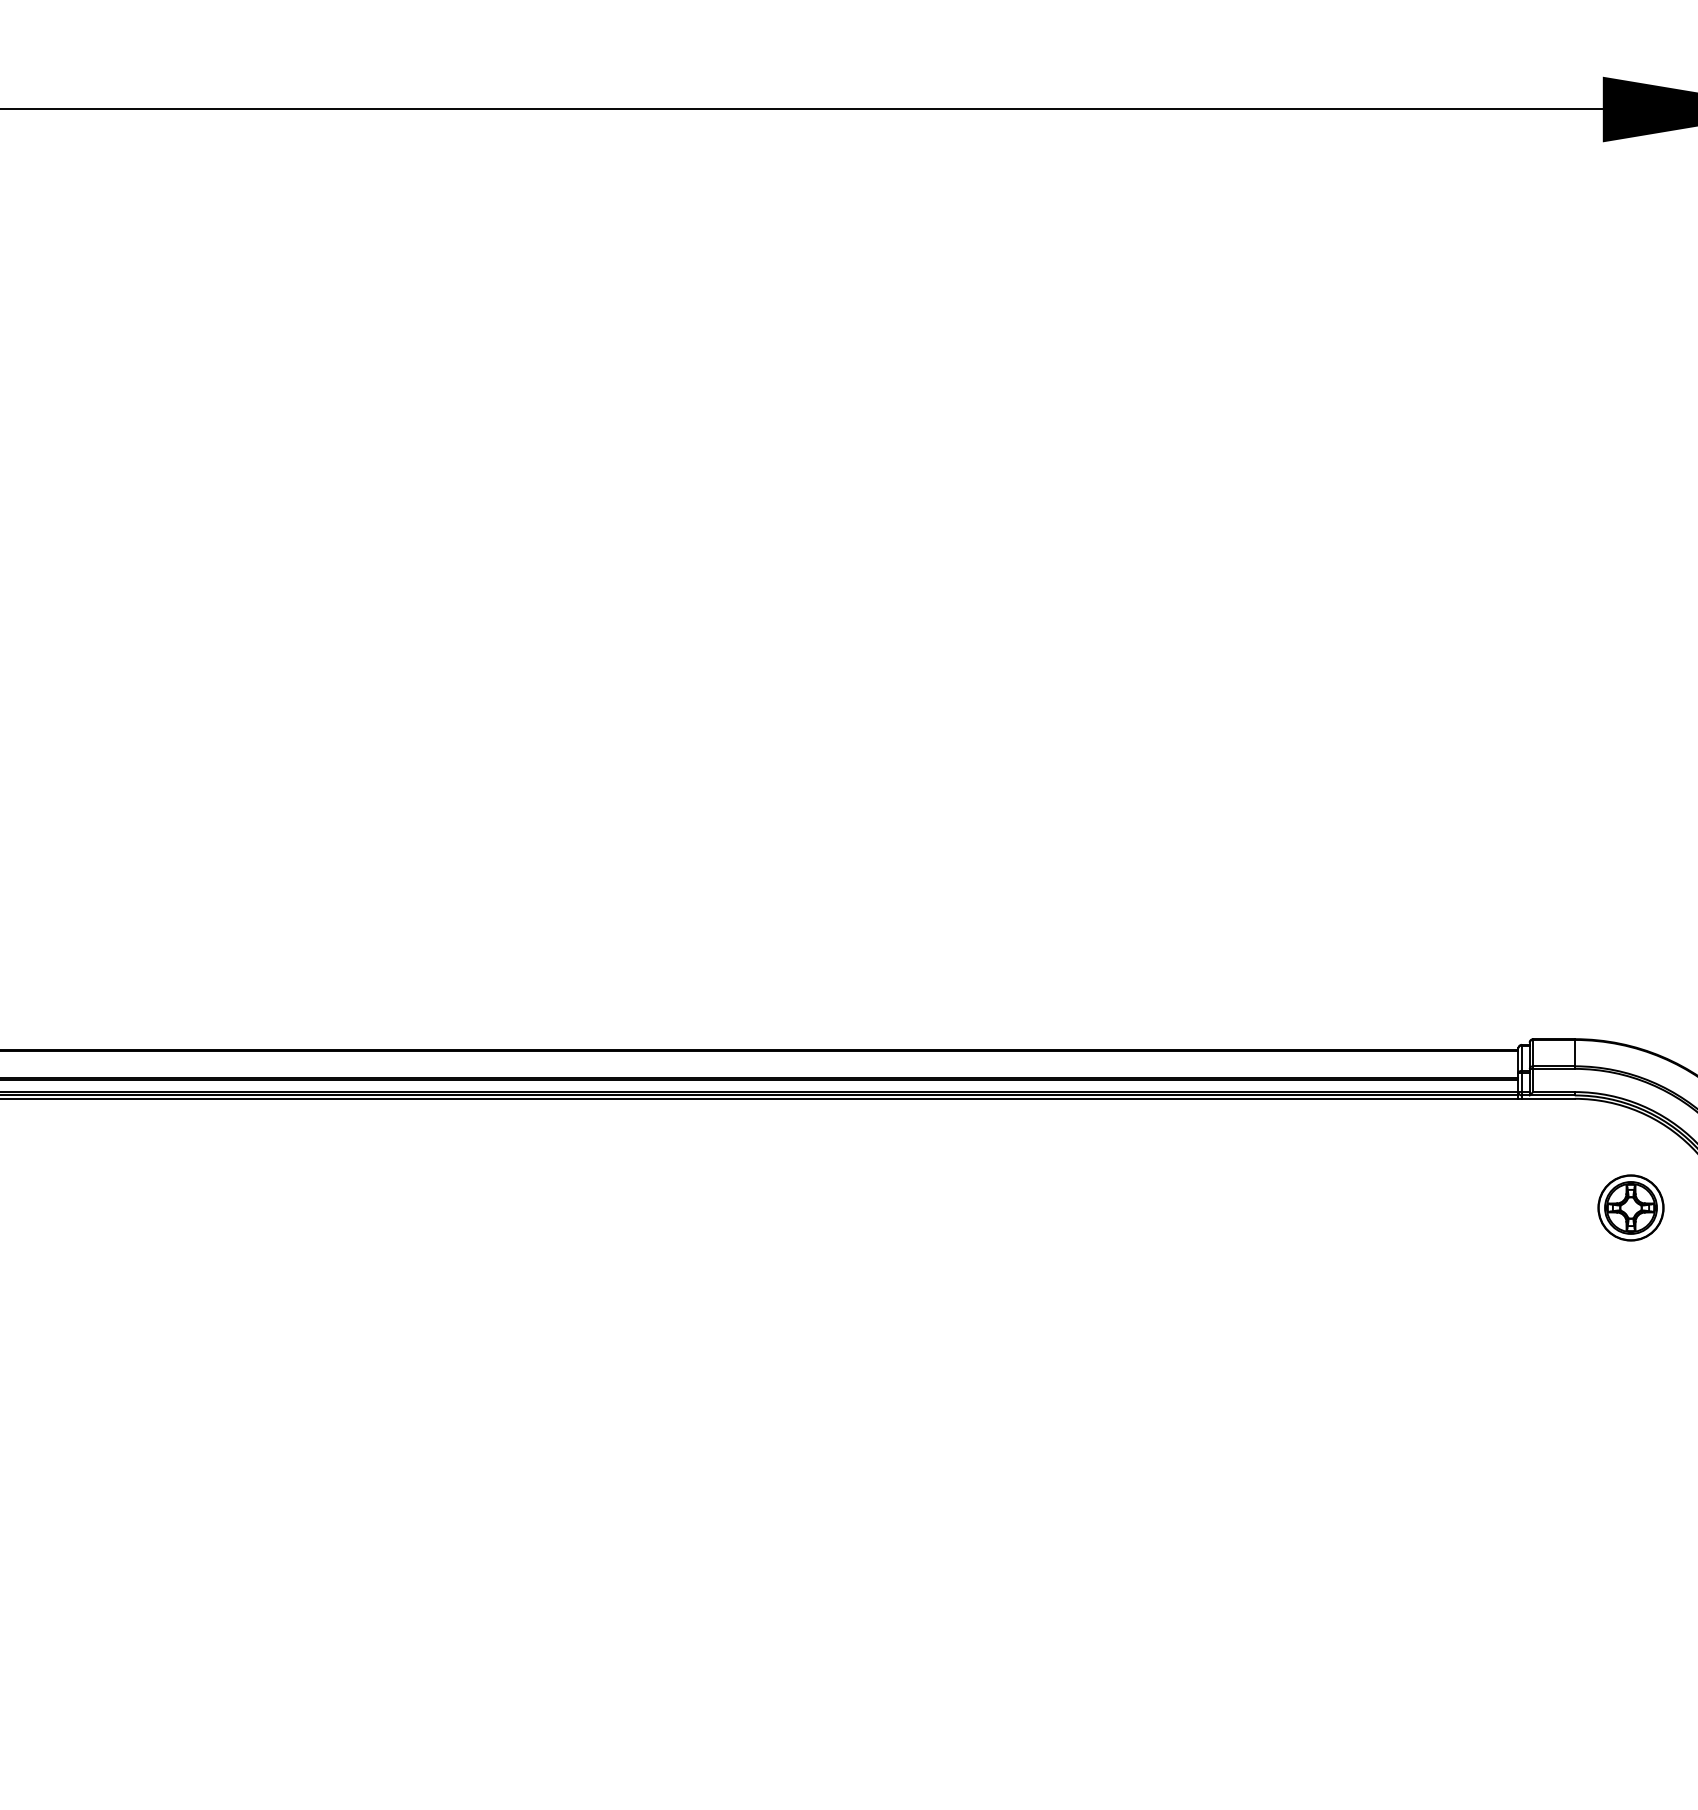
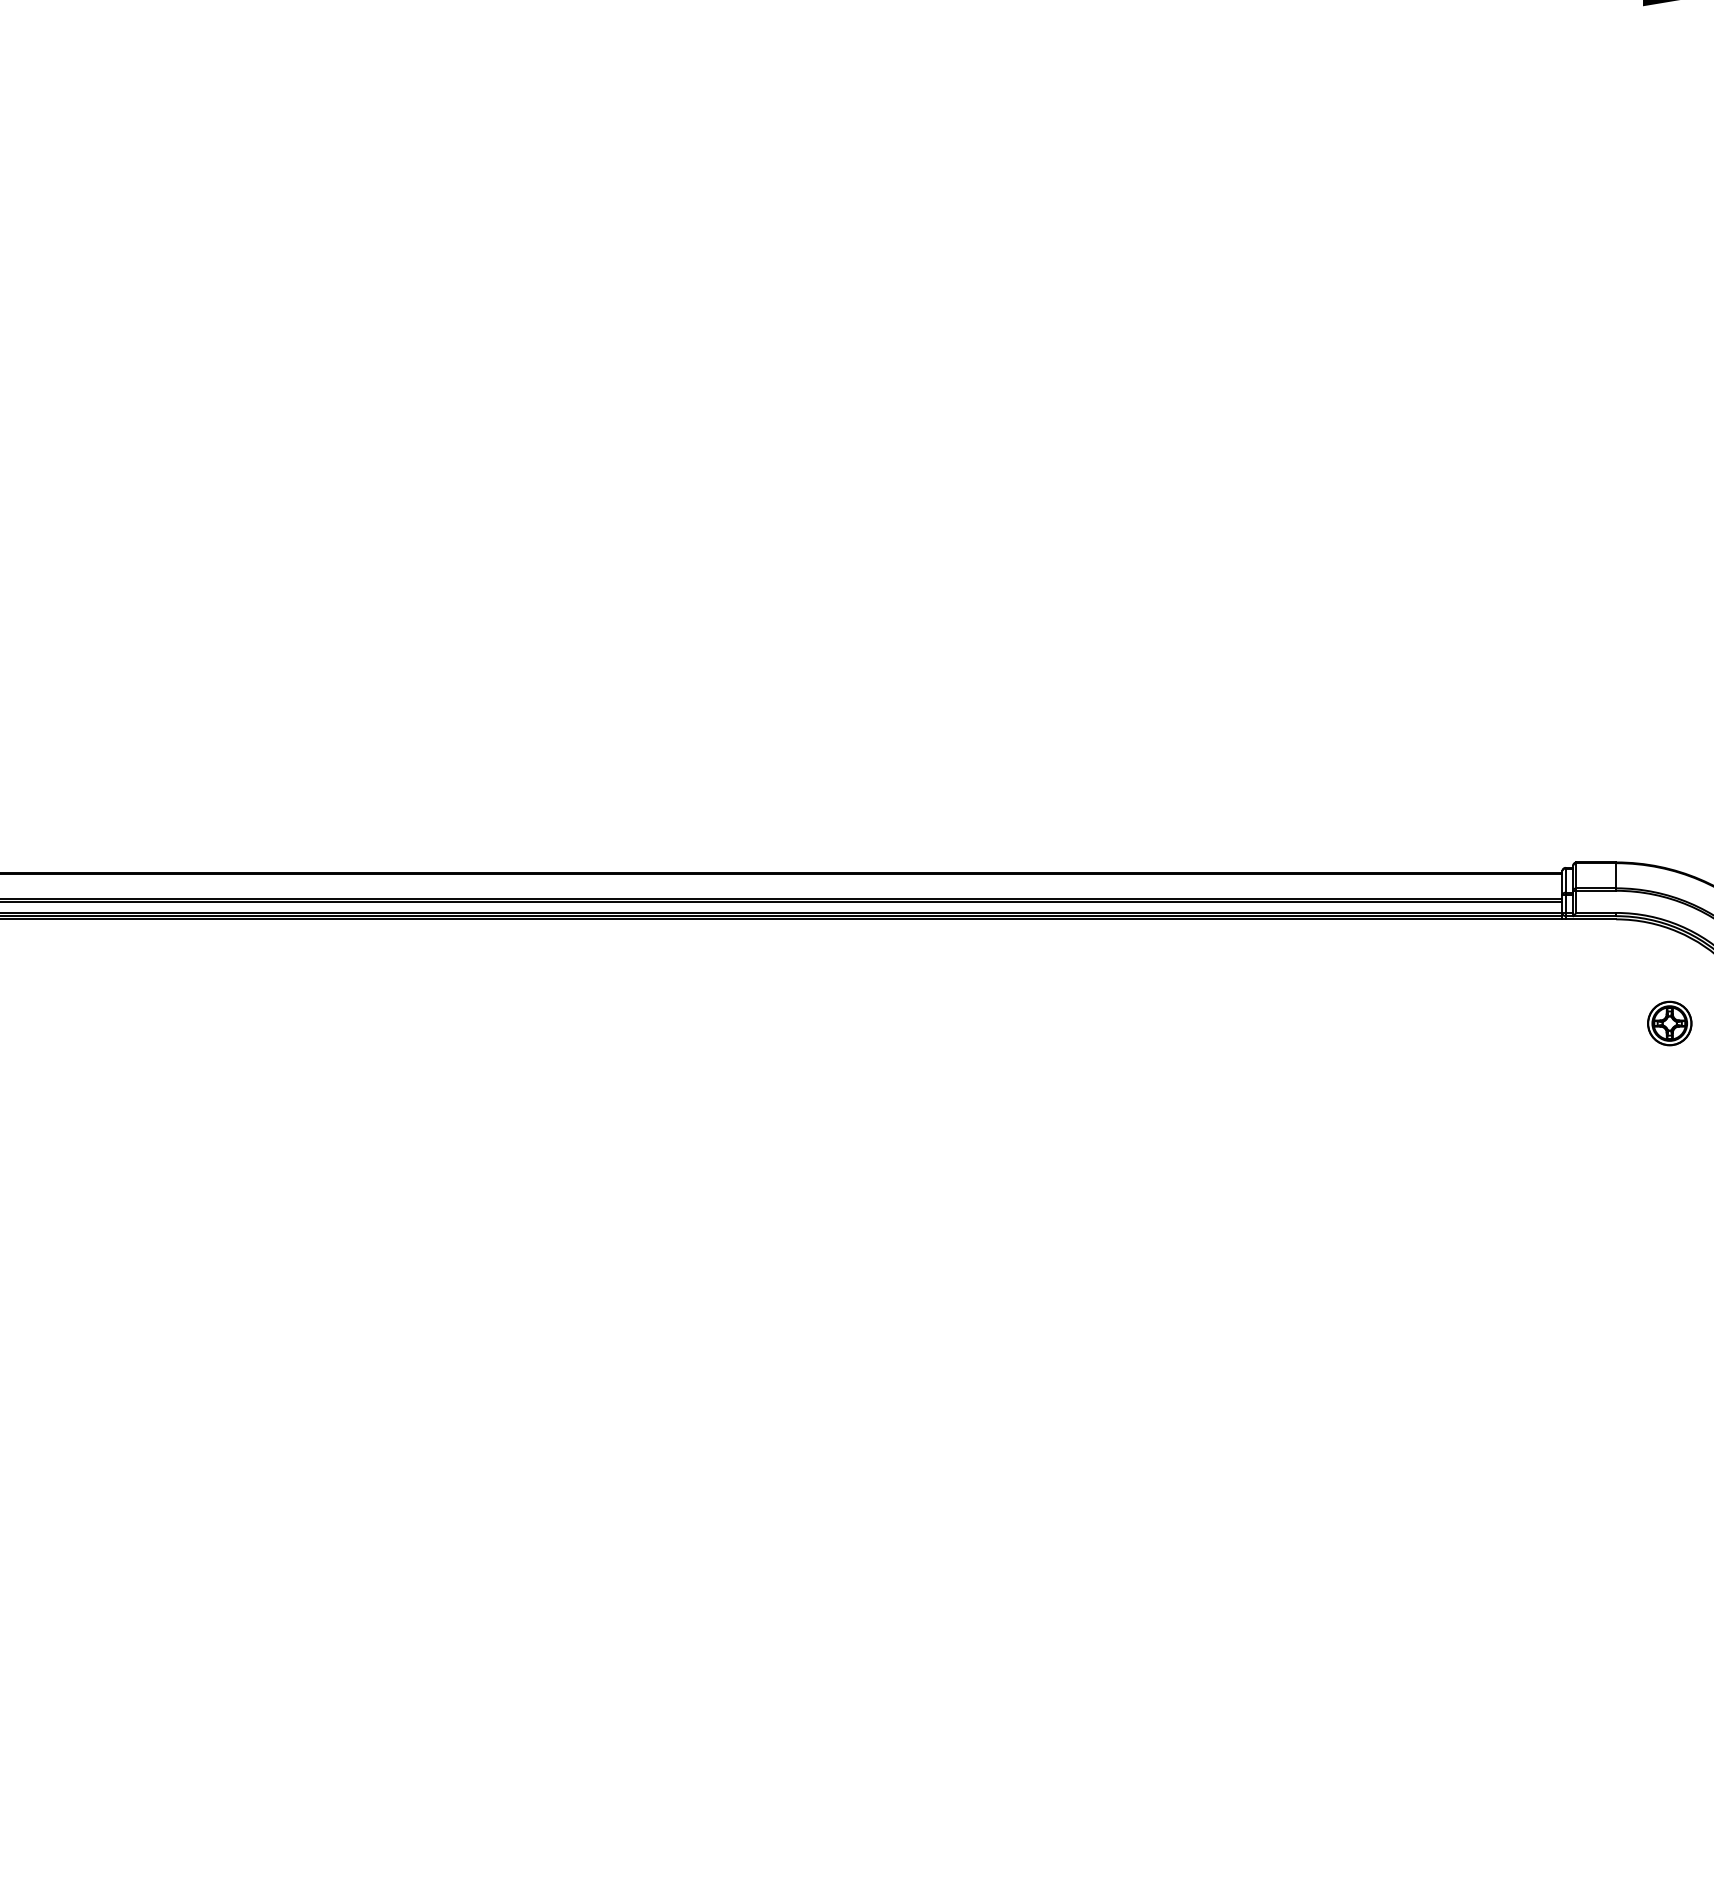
part: (1630, 1207) -> (1669, 1023), size x0.7

